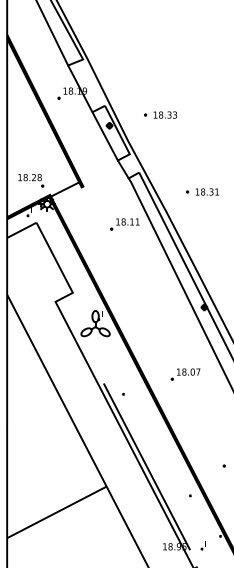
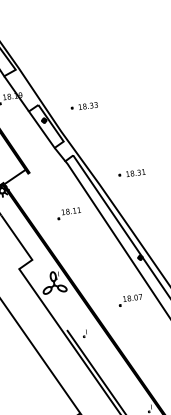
part: (202, 191) -> (131, 173), moved
part: (124, 224) -> (68, 213), moved
part: (185, 374) -> (130, 300), moved

